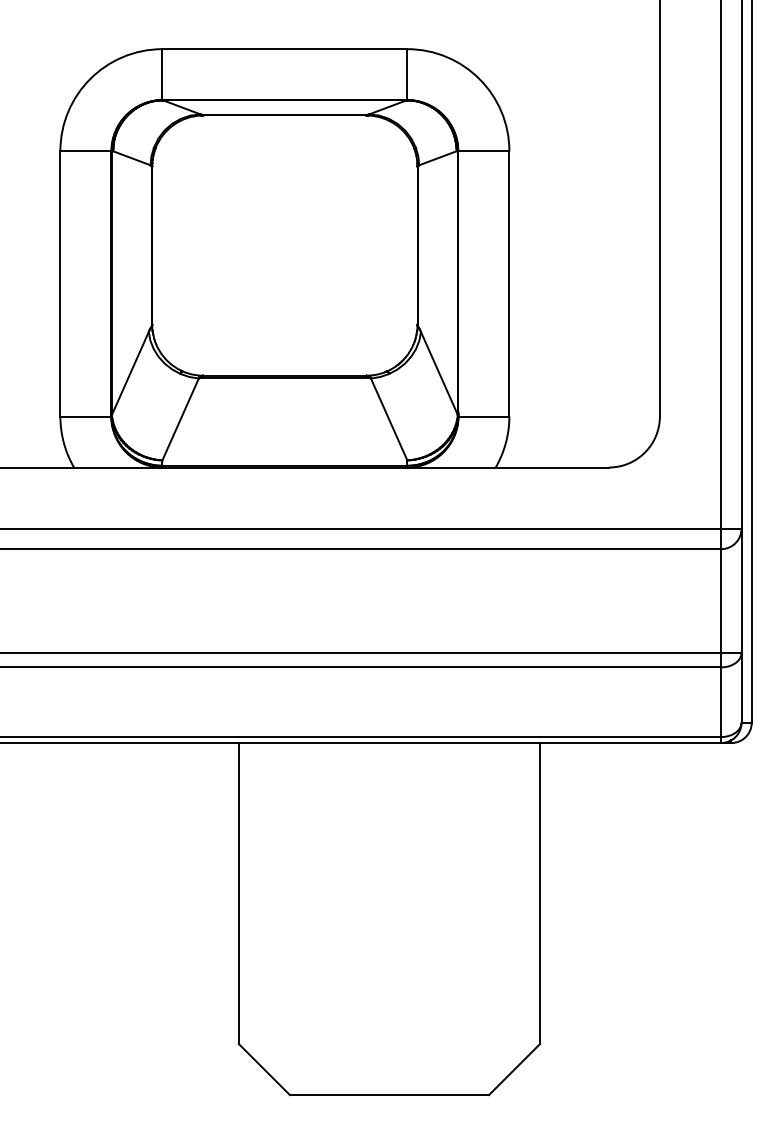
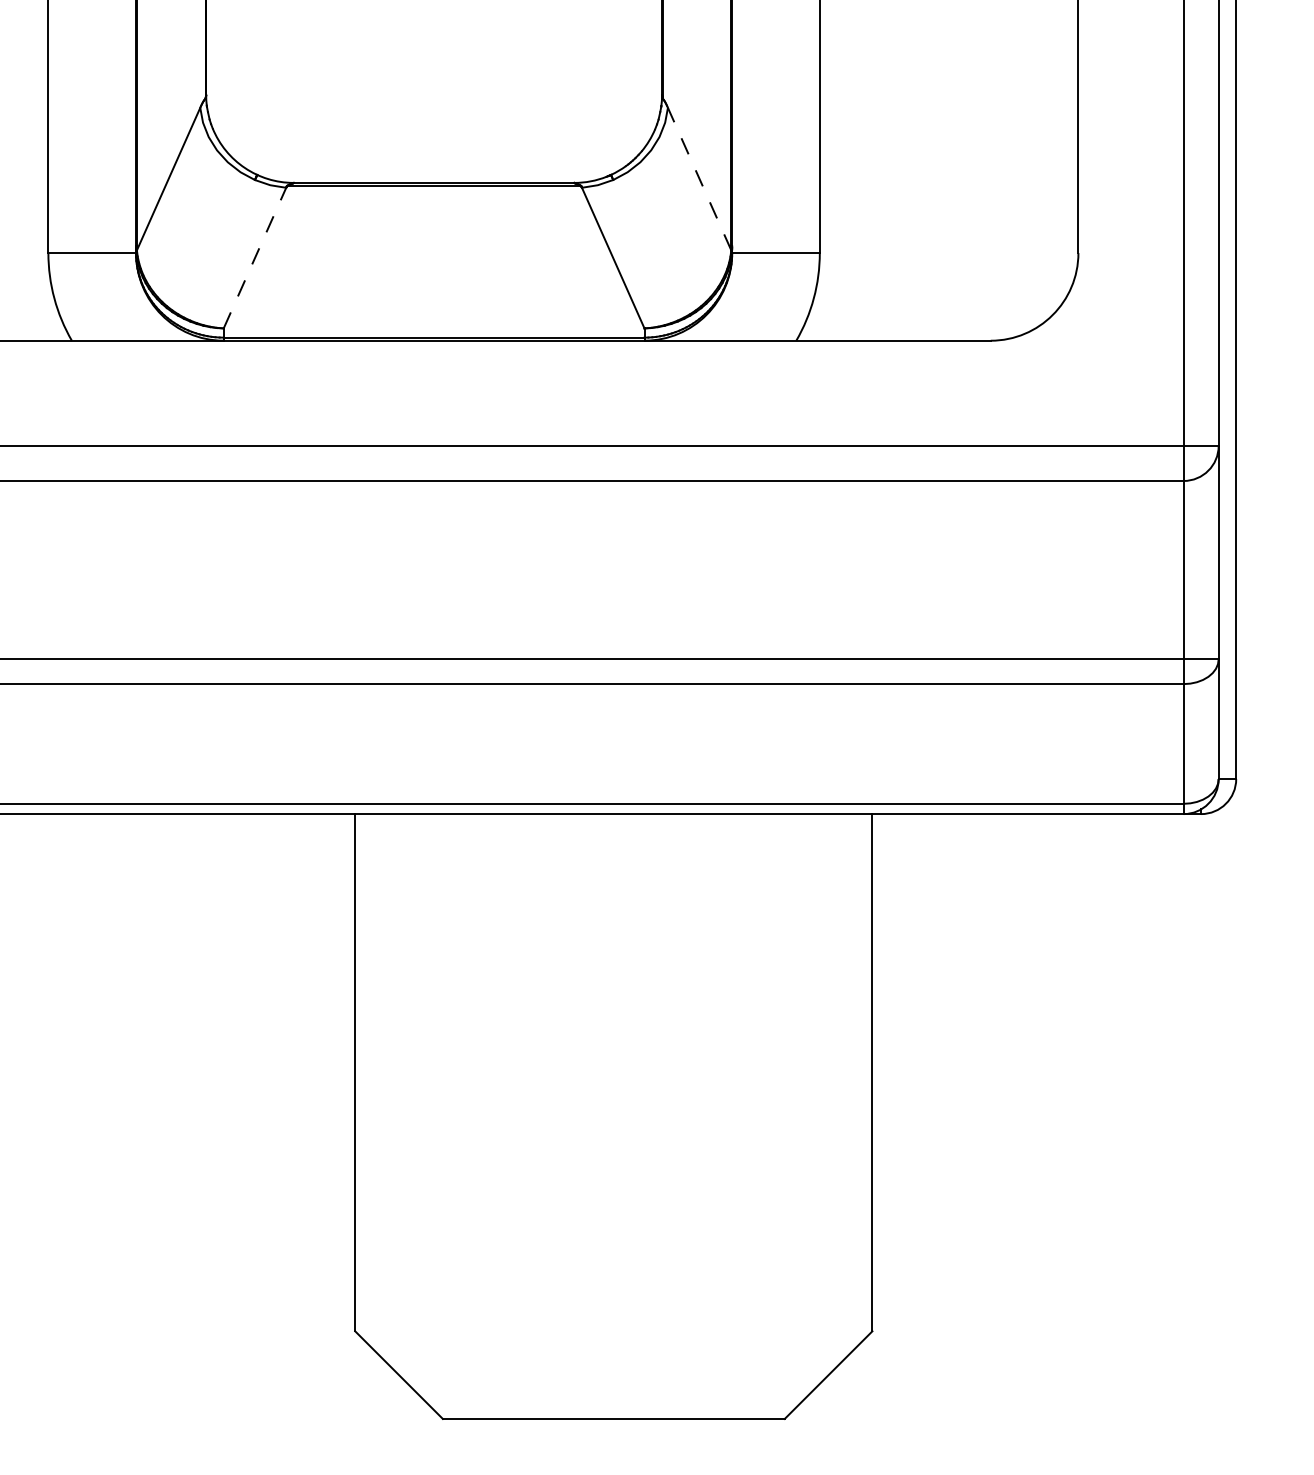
line: (439, 373) -> (699, 179), solid -> dashed
line: (180, 419) -> (254, 258), solid -> dashed

